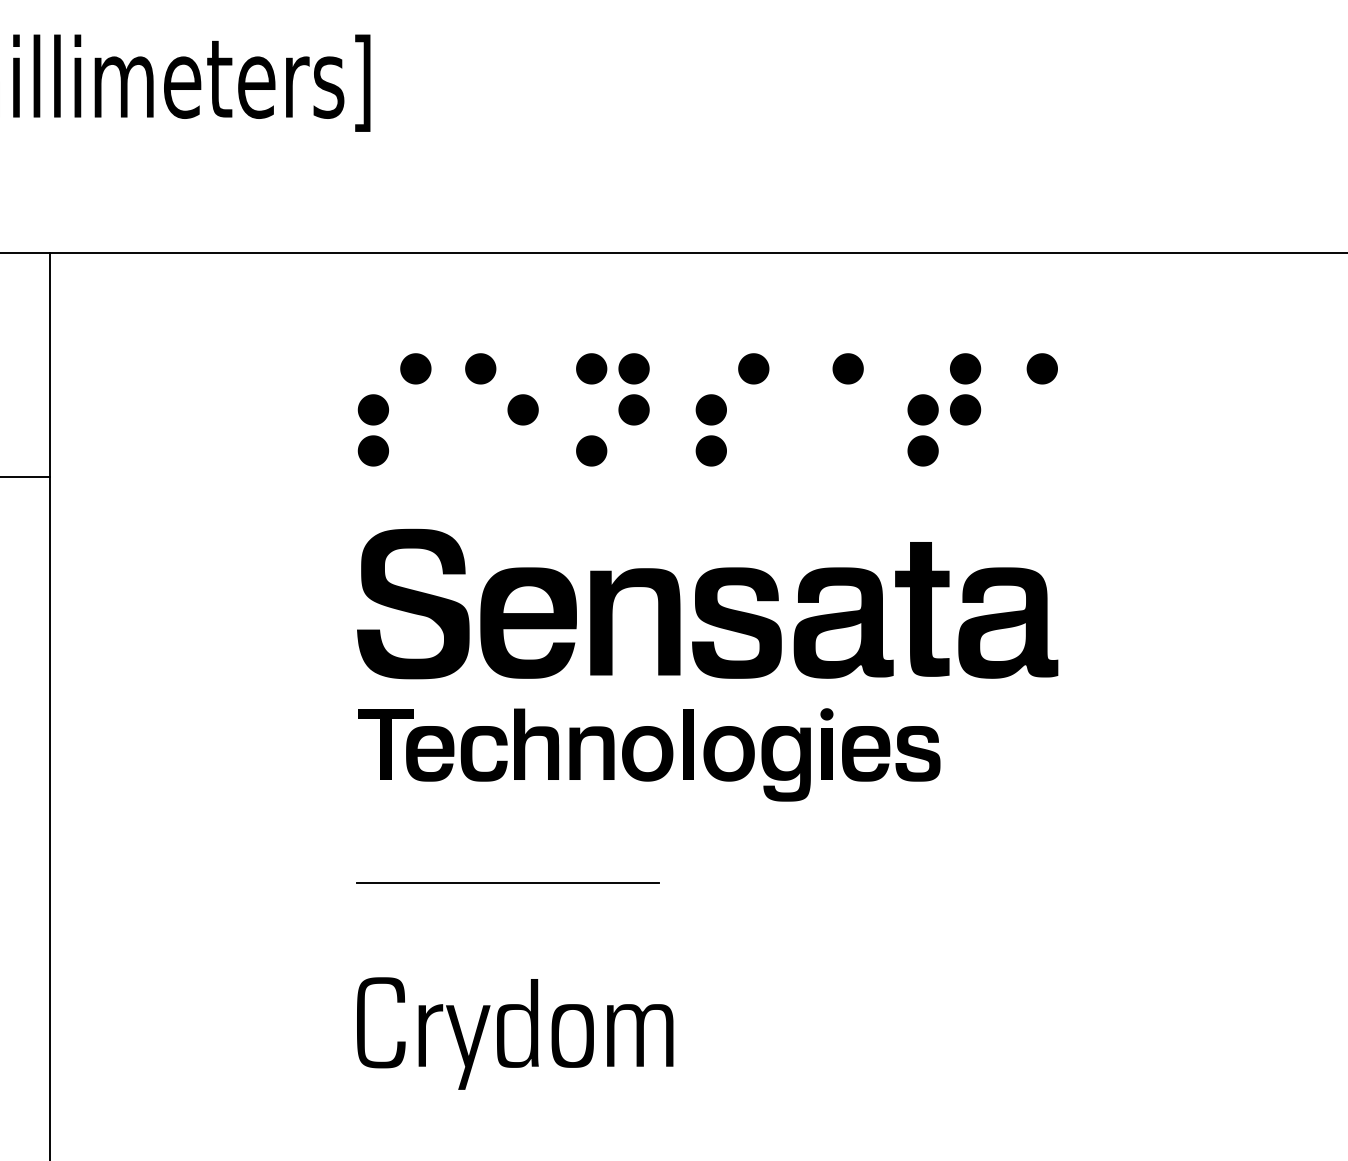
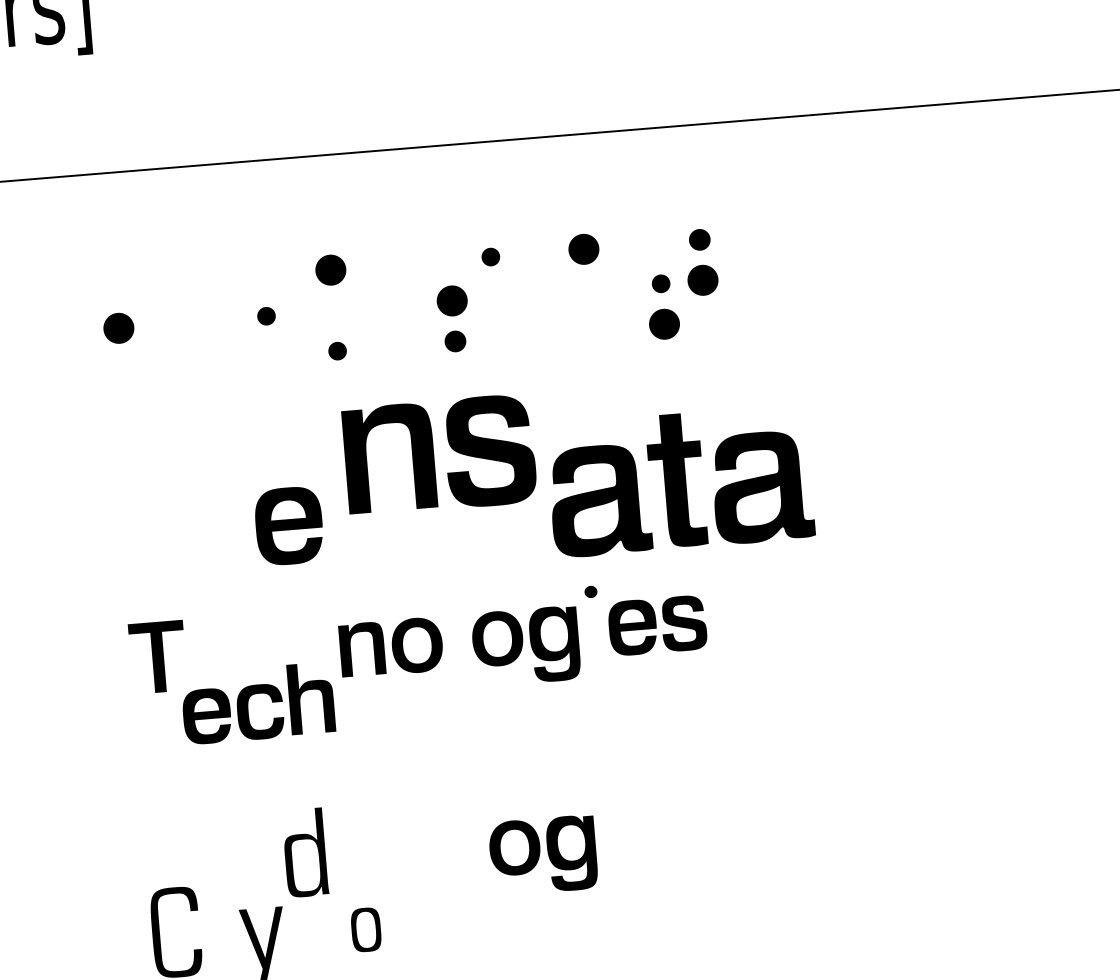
part: (415, 368) -> (156, 284), removed
fill: (480, 368) -> (221, 278), removed
fill: (633, 368) -> (372, 266), removed
part: (753, 368) -> (490, 256), size x0.6
part: (965, 368) -> (699, 239), size x0.7
fill: (1042, 368) -> (775, 233), removed
part: (522, 409) -> (265, 315), size x0.6
fill: (633, 409) -> (375, 306), removed
part: (922, 409) -> (660, 283), size x0.6
part: (372, 450) -> (121, 368), removed
part: (591, 450) -> (337, 350), size x0.6
part: (710, 450) -> (454, 341), size x0.7
part: (413, 603) -> (174, 516), removed
part: (612, 621) -> (367, 459), moved
part: (528, 622) -> (289, 525), size x0.7
part: (736, 622) -> (489, 450), moved
part: (478, 736) -> (253, 695), moved
fill: (688, 744) -> (456, 632), removed
fill: (826, 753) -> (593, 630), removed
line: (507, 882) -> (289, 783), removed
part: (756, 975) -> (542, 855), added
part: (517, 1023) -> (305, 852), moved
fill: (430, 1035) -> (225, 940), removed
part: (572, 1035) -> (365, 929), size x0.7
fill: (640, 1035) -> (433, 923), removed

